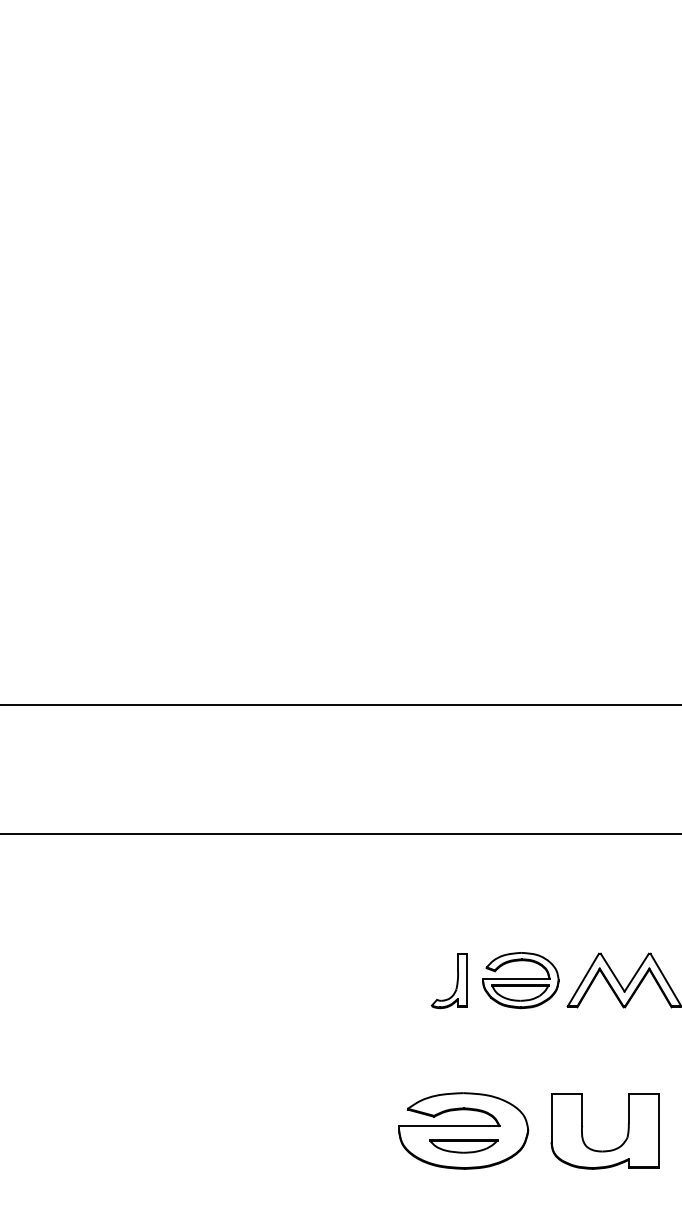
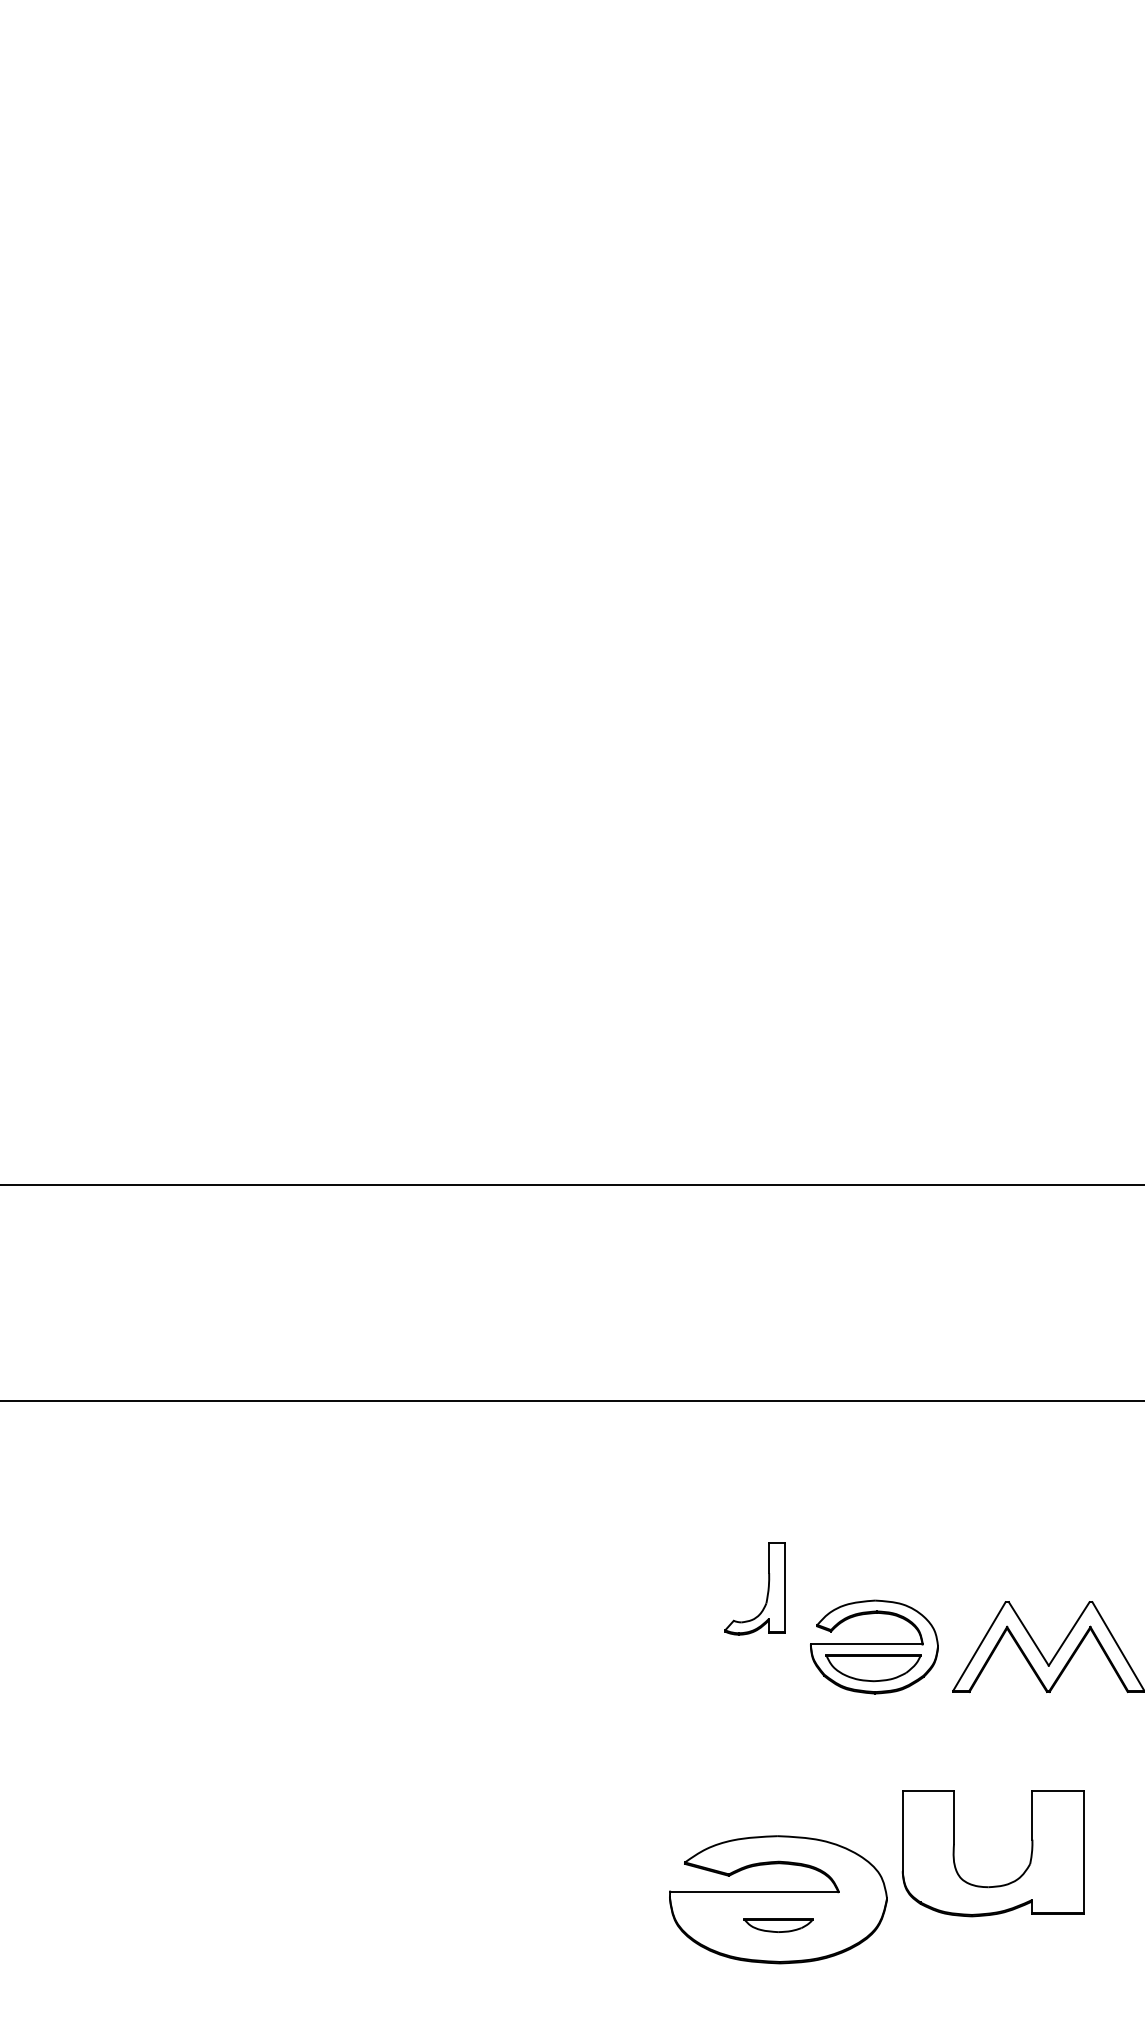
part: (456, 981) -> (766, 1589), moved
part: (463, 1146) -> (778, 1925), size x0.6
part: (610, 1149) -> (1001, 1883), moved

